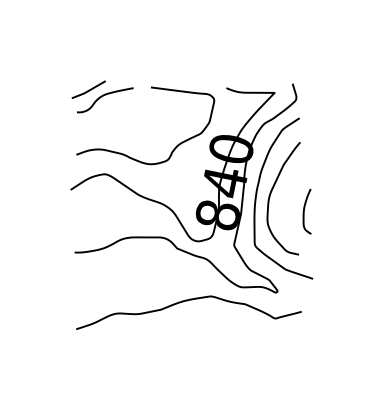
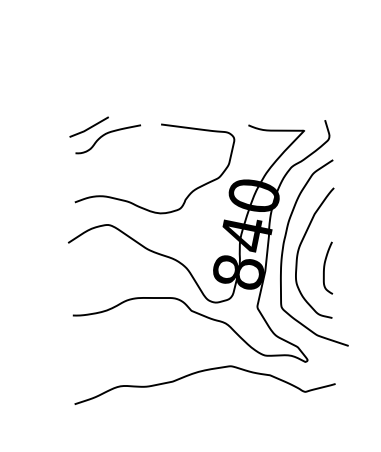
curve: (304, 211) -> (324, 268), moved

